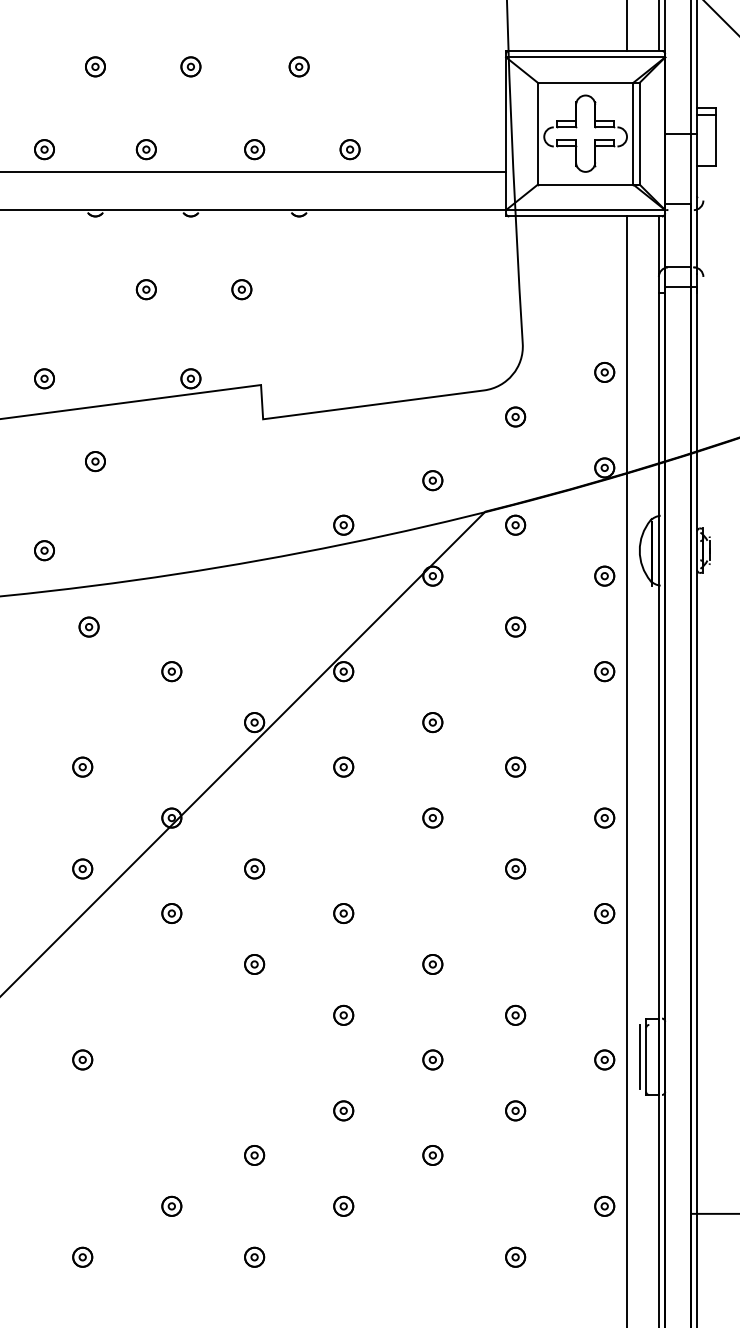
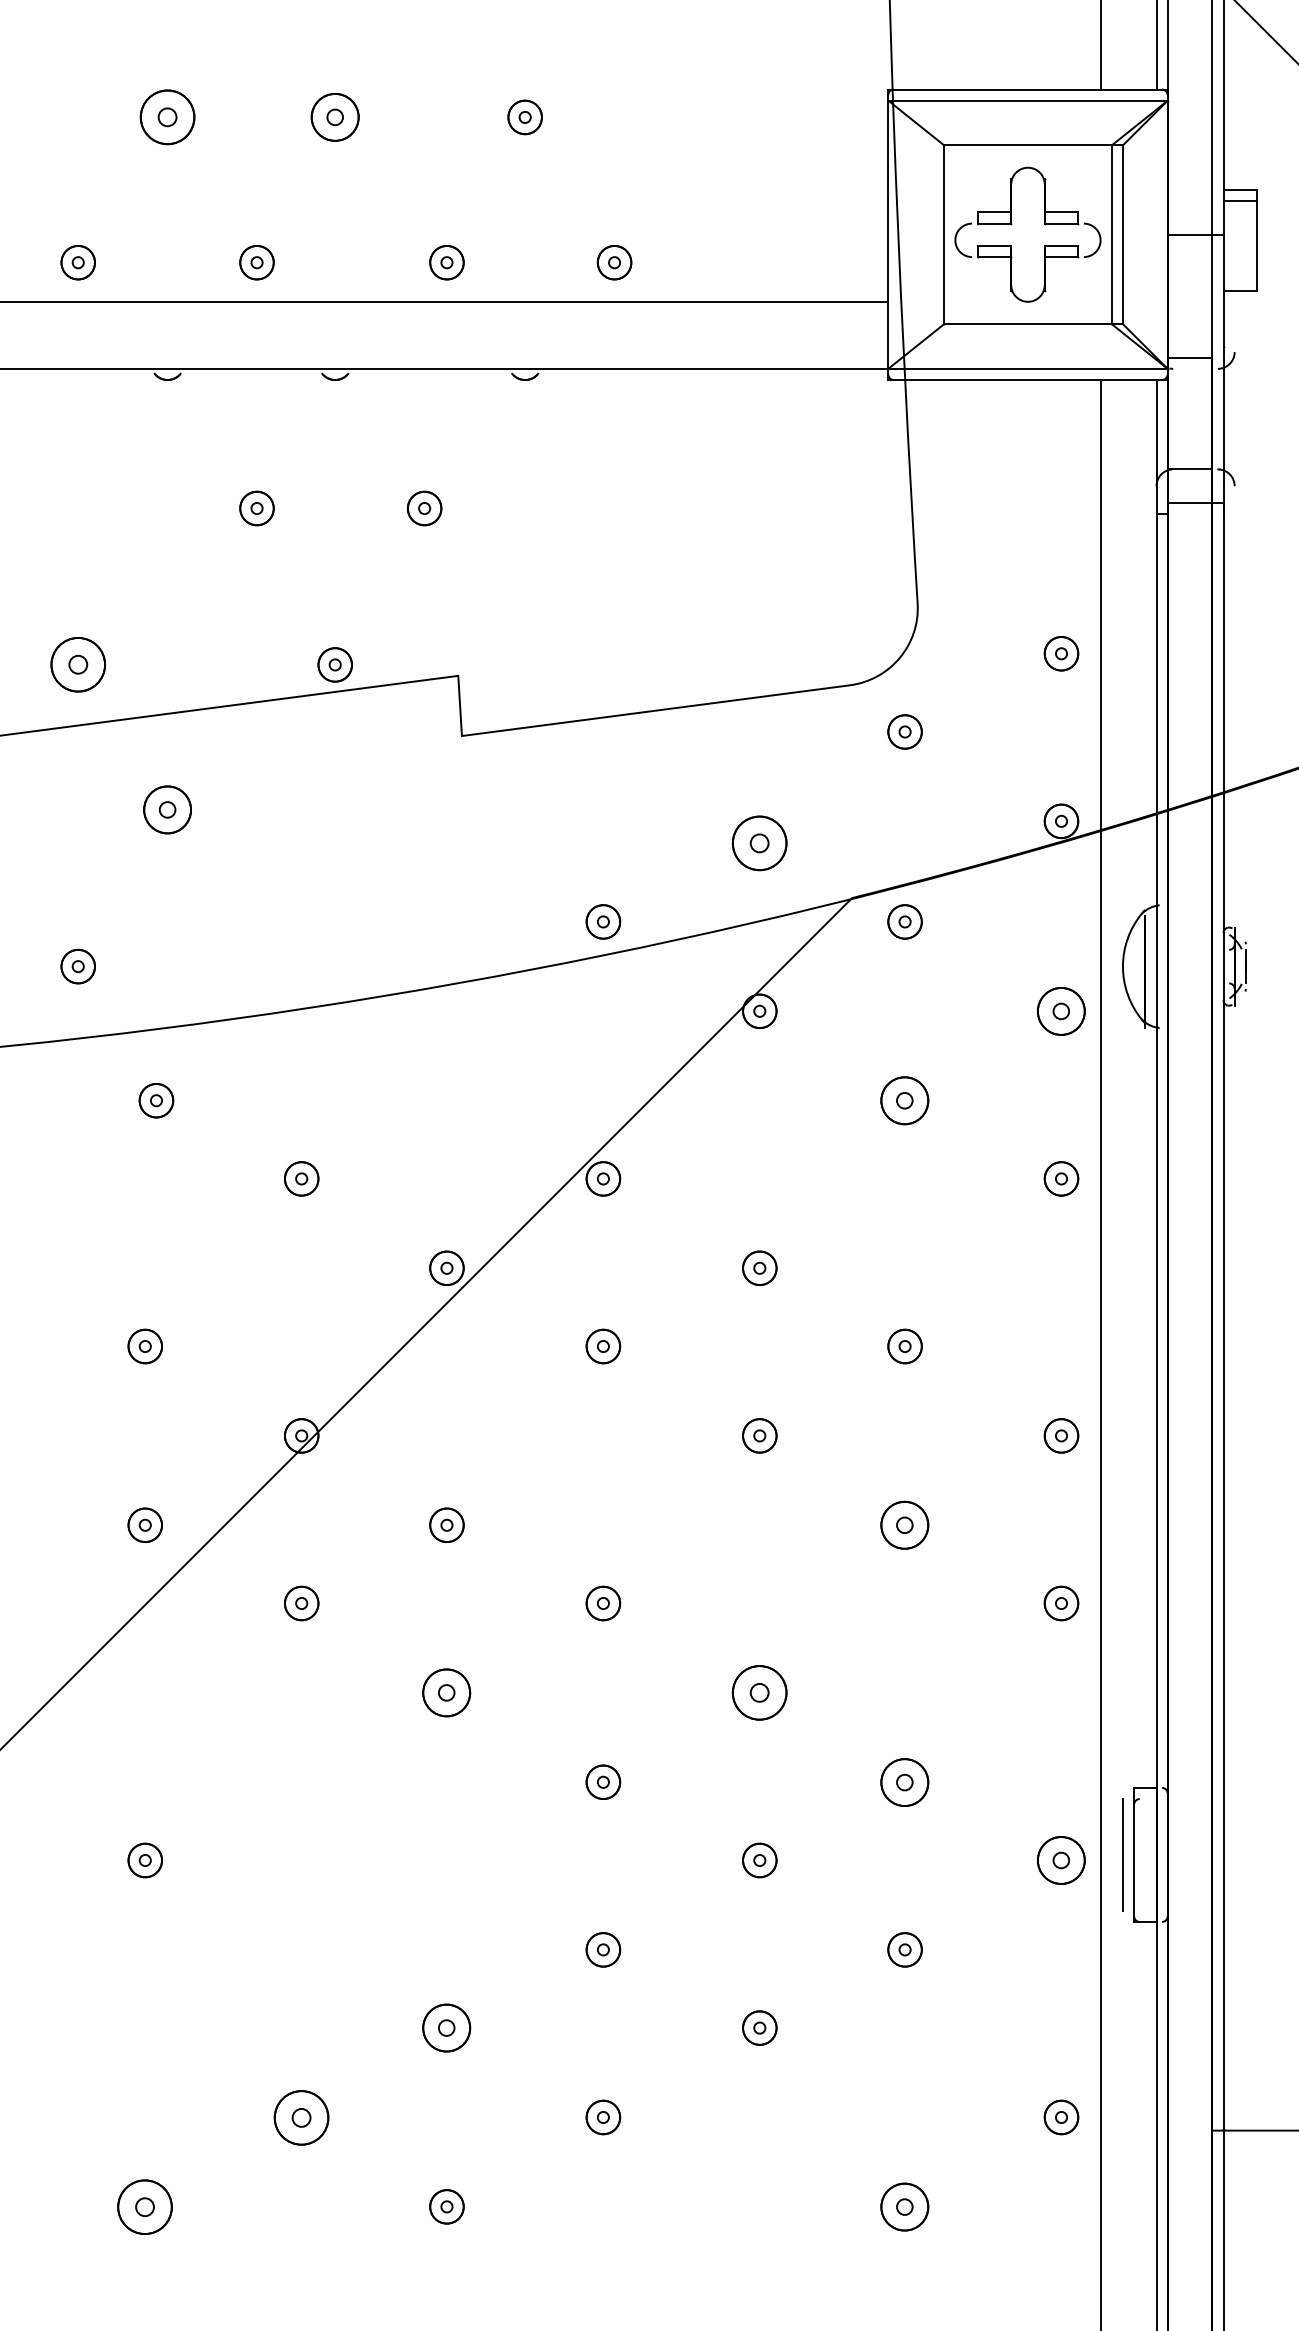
part: (95, 66) -> (167, 116), size x1.6
part: (190, 66) -> (334, 116), size x1.4
part: (44, 378) -> (78, 664), size x1.6
part: (95, 461) -> (167, 810), size x1.4
part: (432, 480) -> (759, 843), size x1.6
part: (604, 575) -> (1061, 1010), size x1.4
part: (515, 626) -> (904, 1099), size x1.4
part: (515, 868) -> (904, 1524), size x1.4
part: (254, 964) -> (446, 1692), size x1.4
part: (432, 964) -> (759, 1692), size x1.6
part: (515, 1014) -> (904, 1780), size x1.4
part: (604, 1059) -> (1061, 1859), size x1.4
part: (254, 1155) -> (446, 2028), size x1.4
part: (171, 1205) -> (301, 2115), size x1.6
part: (82, 1256) -> (144, 2205), size x1.6
part: (515, 1256) -> (904, 2205), size x1.4

